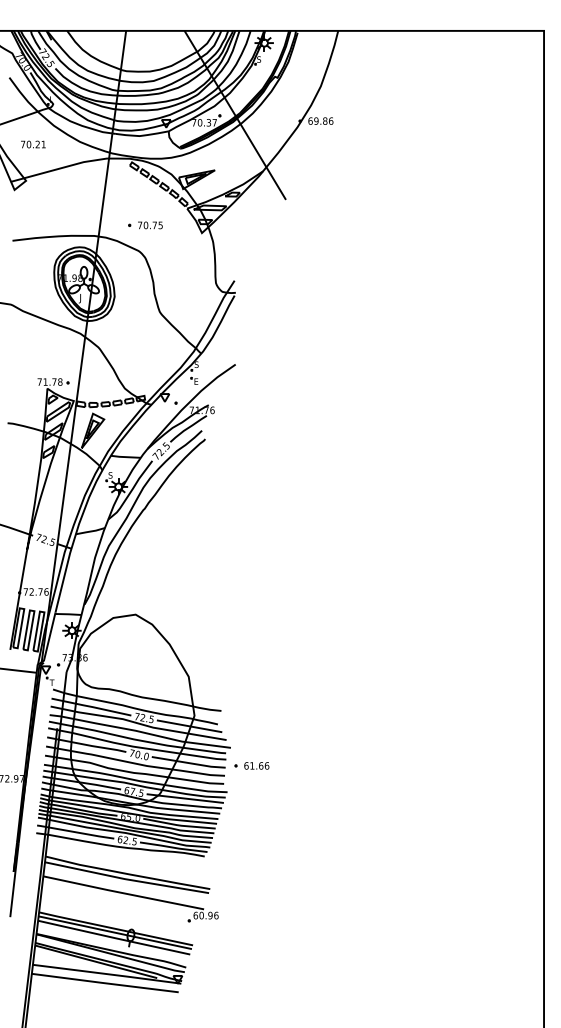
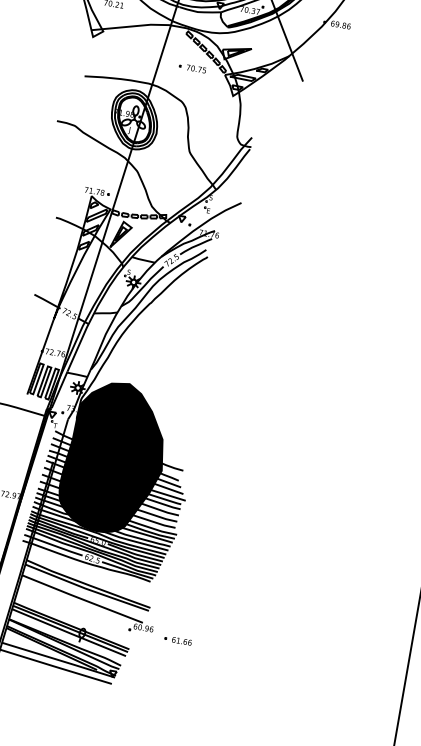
part: (145, 225) -> (192, 68), moved
fill: (132, 709) -> (114, 457), added
part: (251, 765) -> (177, 640), moved

